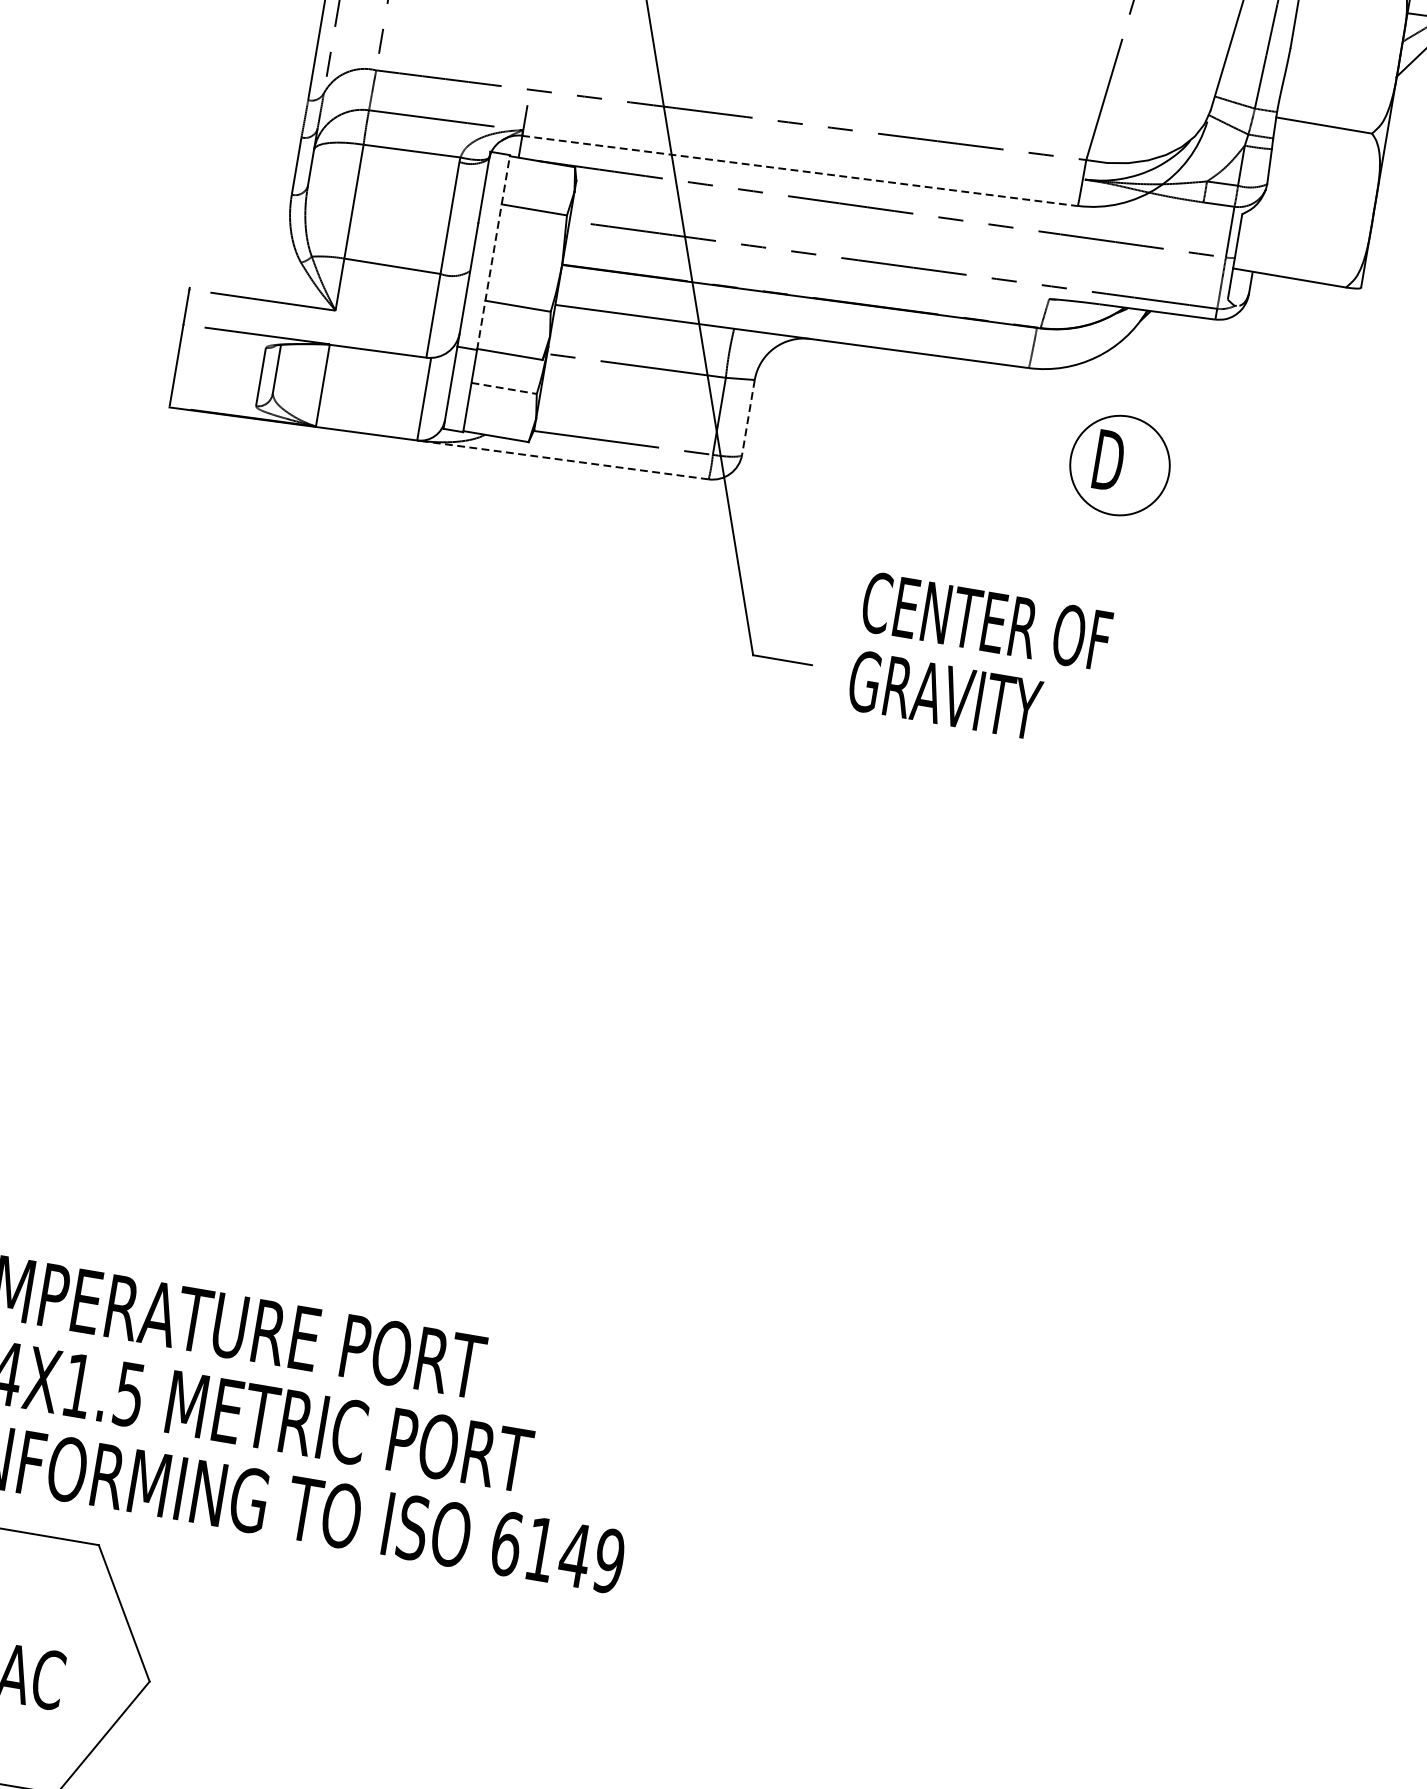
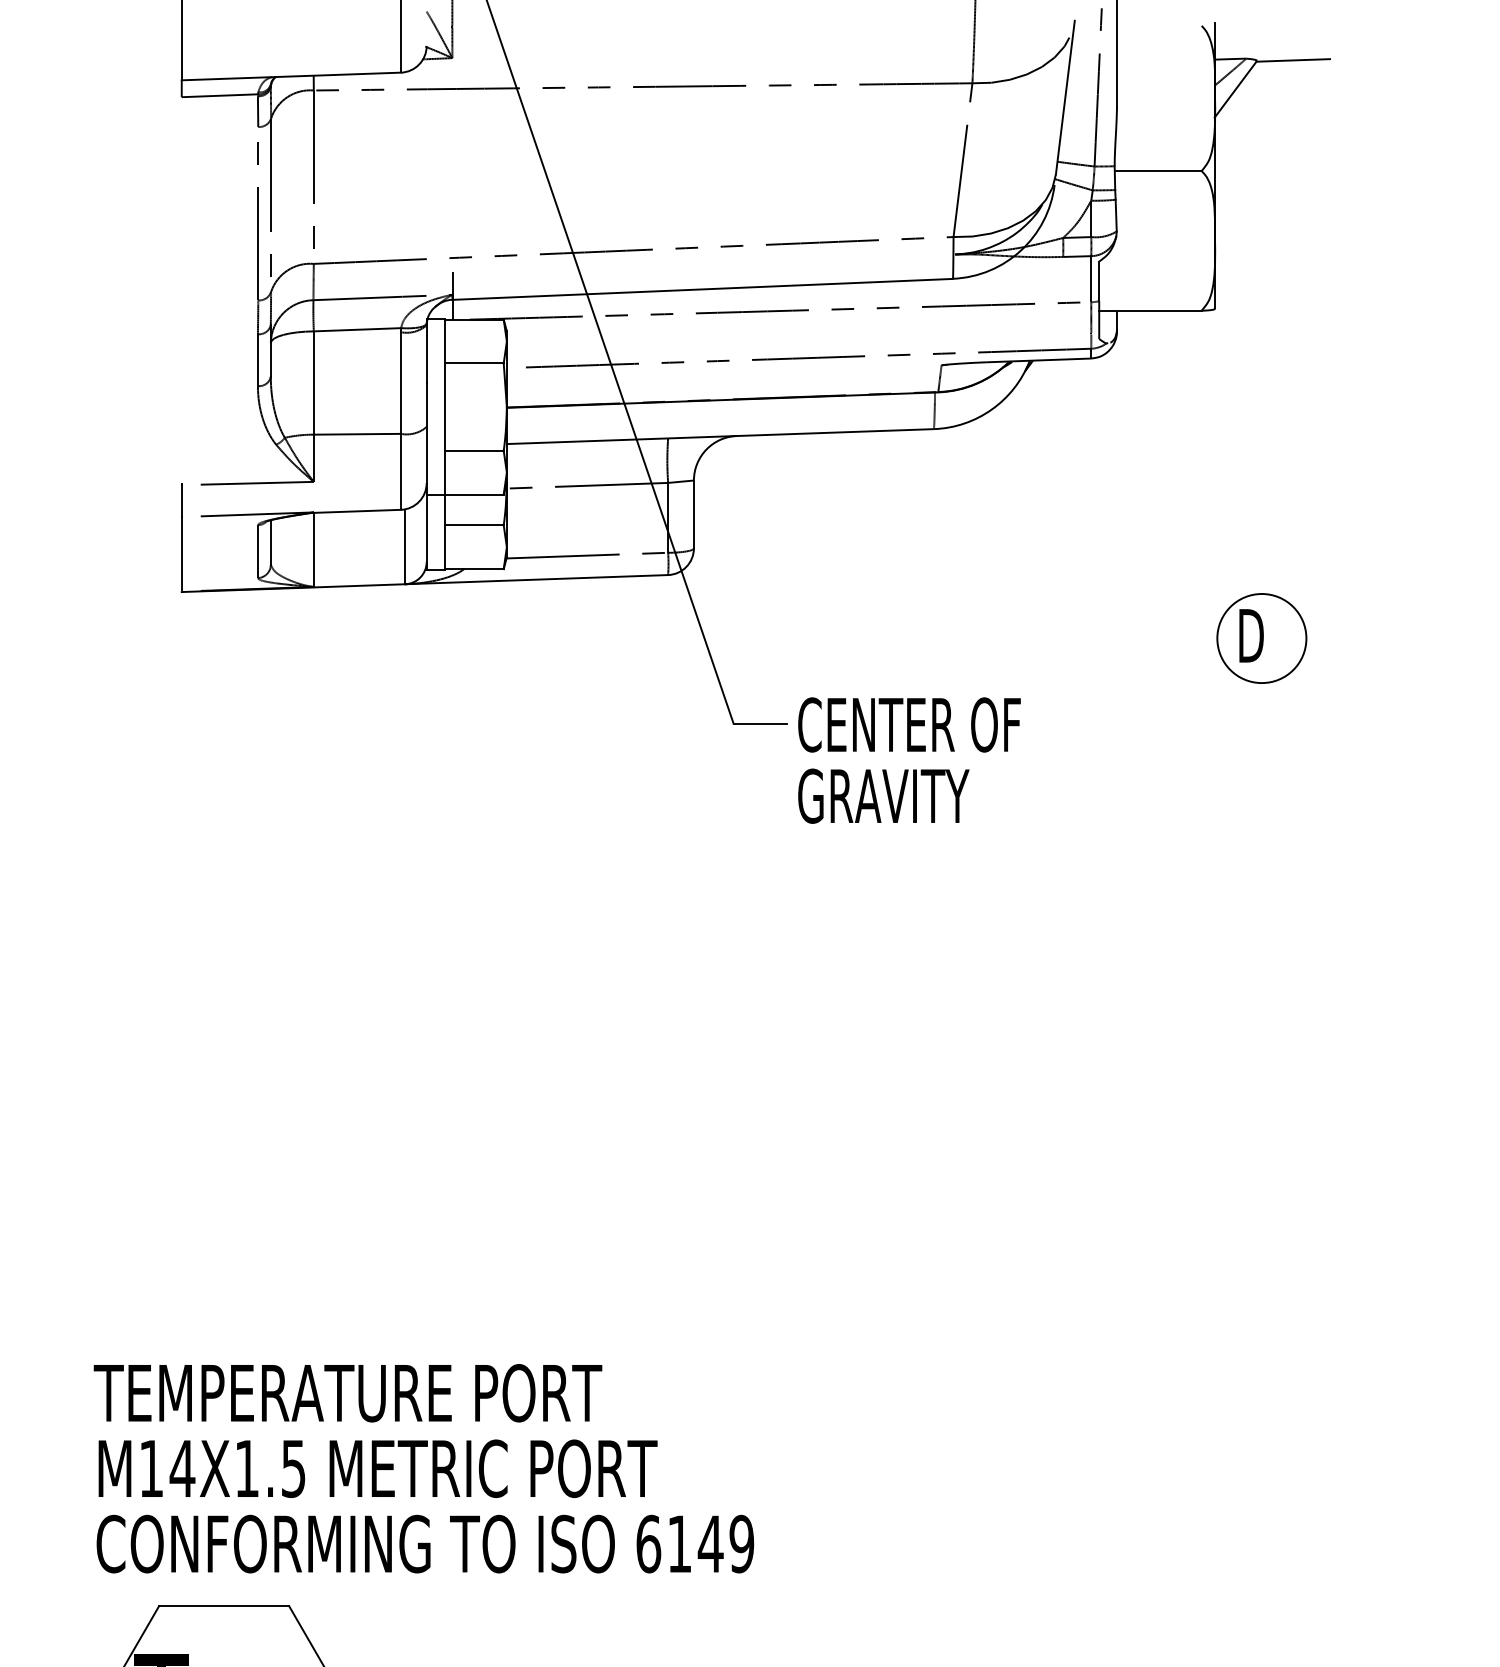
line: (799, 171) -> (702, 289), dashed -> solid
line: (493, 251) -> (444, 406), dashed -> solid
line: (504, 388) -> (474, 525), dashed -> solid
line: (747, 417) -> (693, 514), dashed -> solid
line: (562, 459) -> (536, 579), dashed -> solid
part: (1119, 465) -> (1261, 638), moved
text: (980, 660) -> (909, 760), moved

